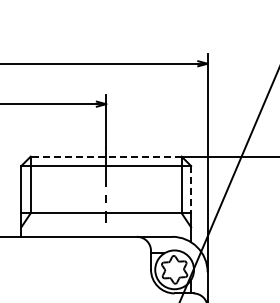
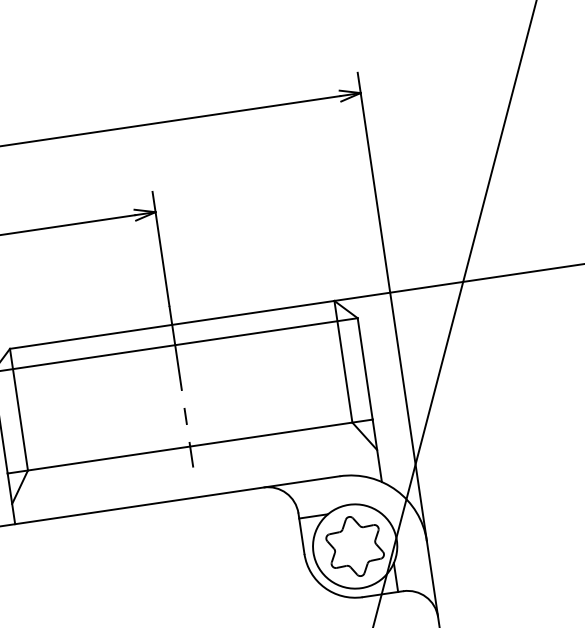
line: (105, 156) -> (170, 324), dashed -> solid
line: (191, 189) -> (365, 368), dashed -> solid

